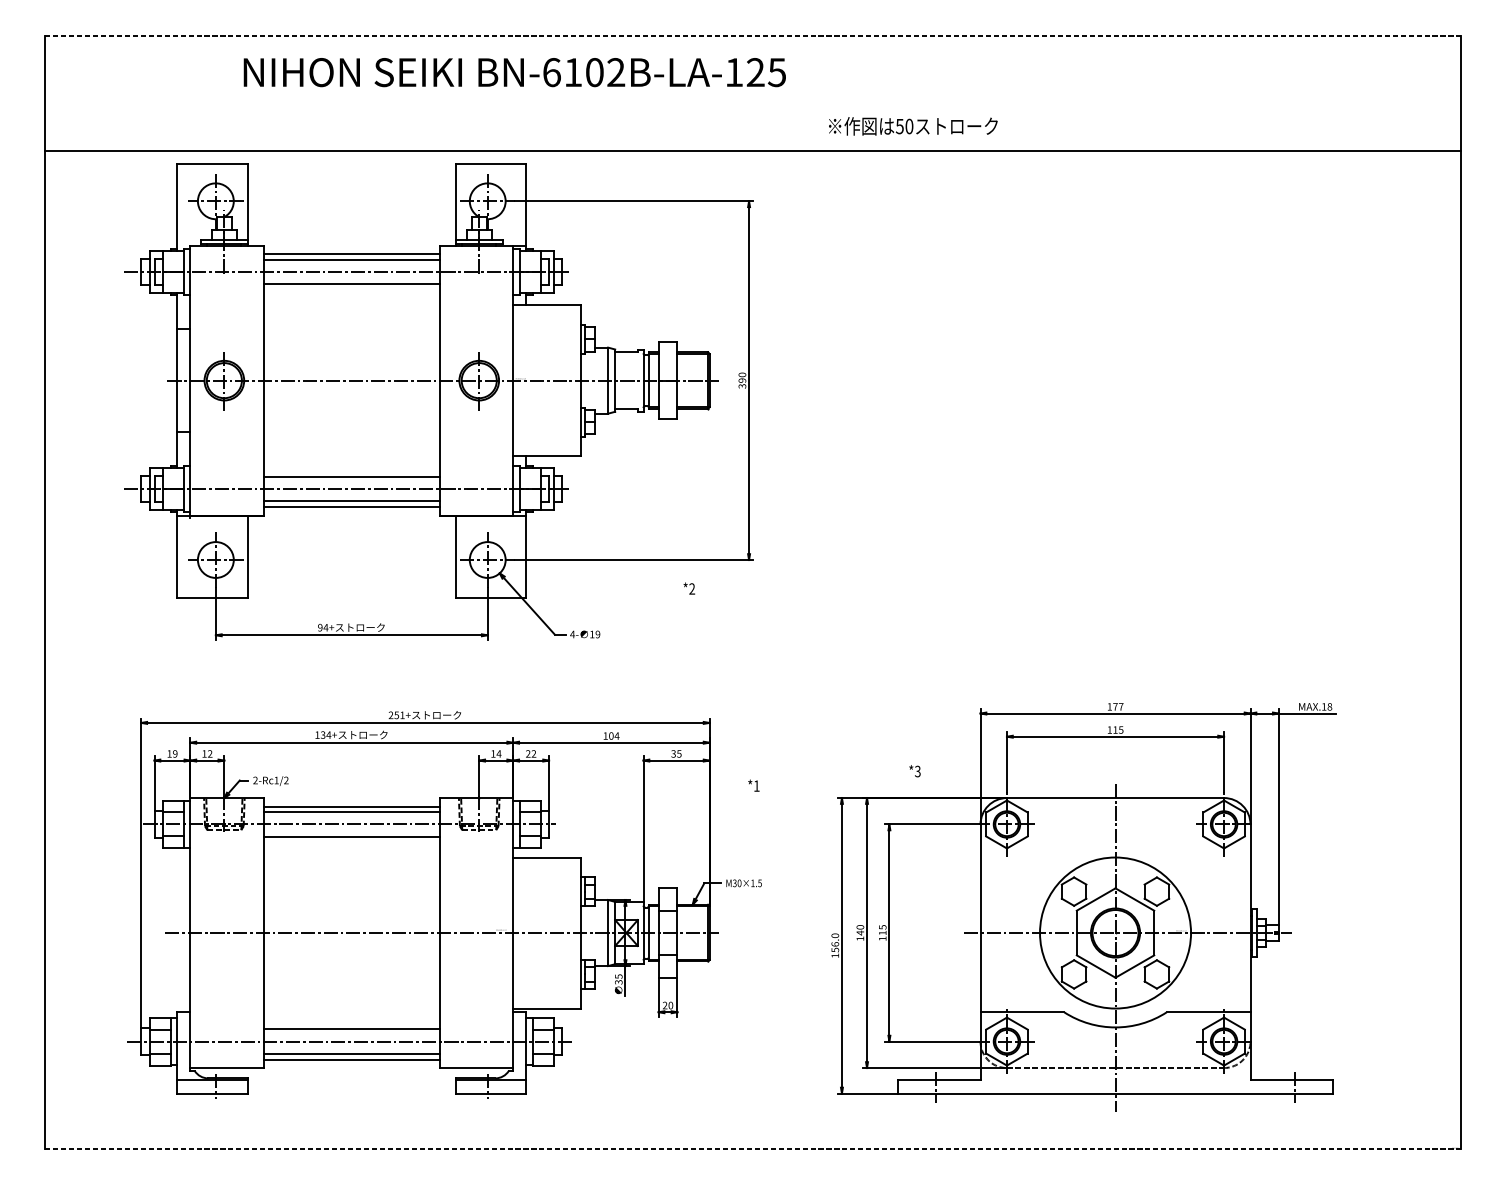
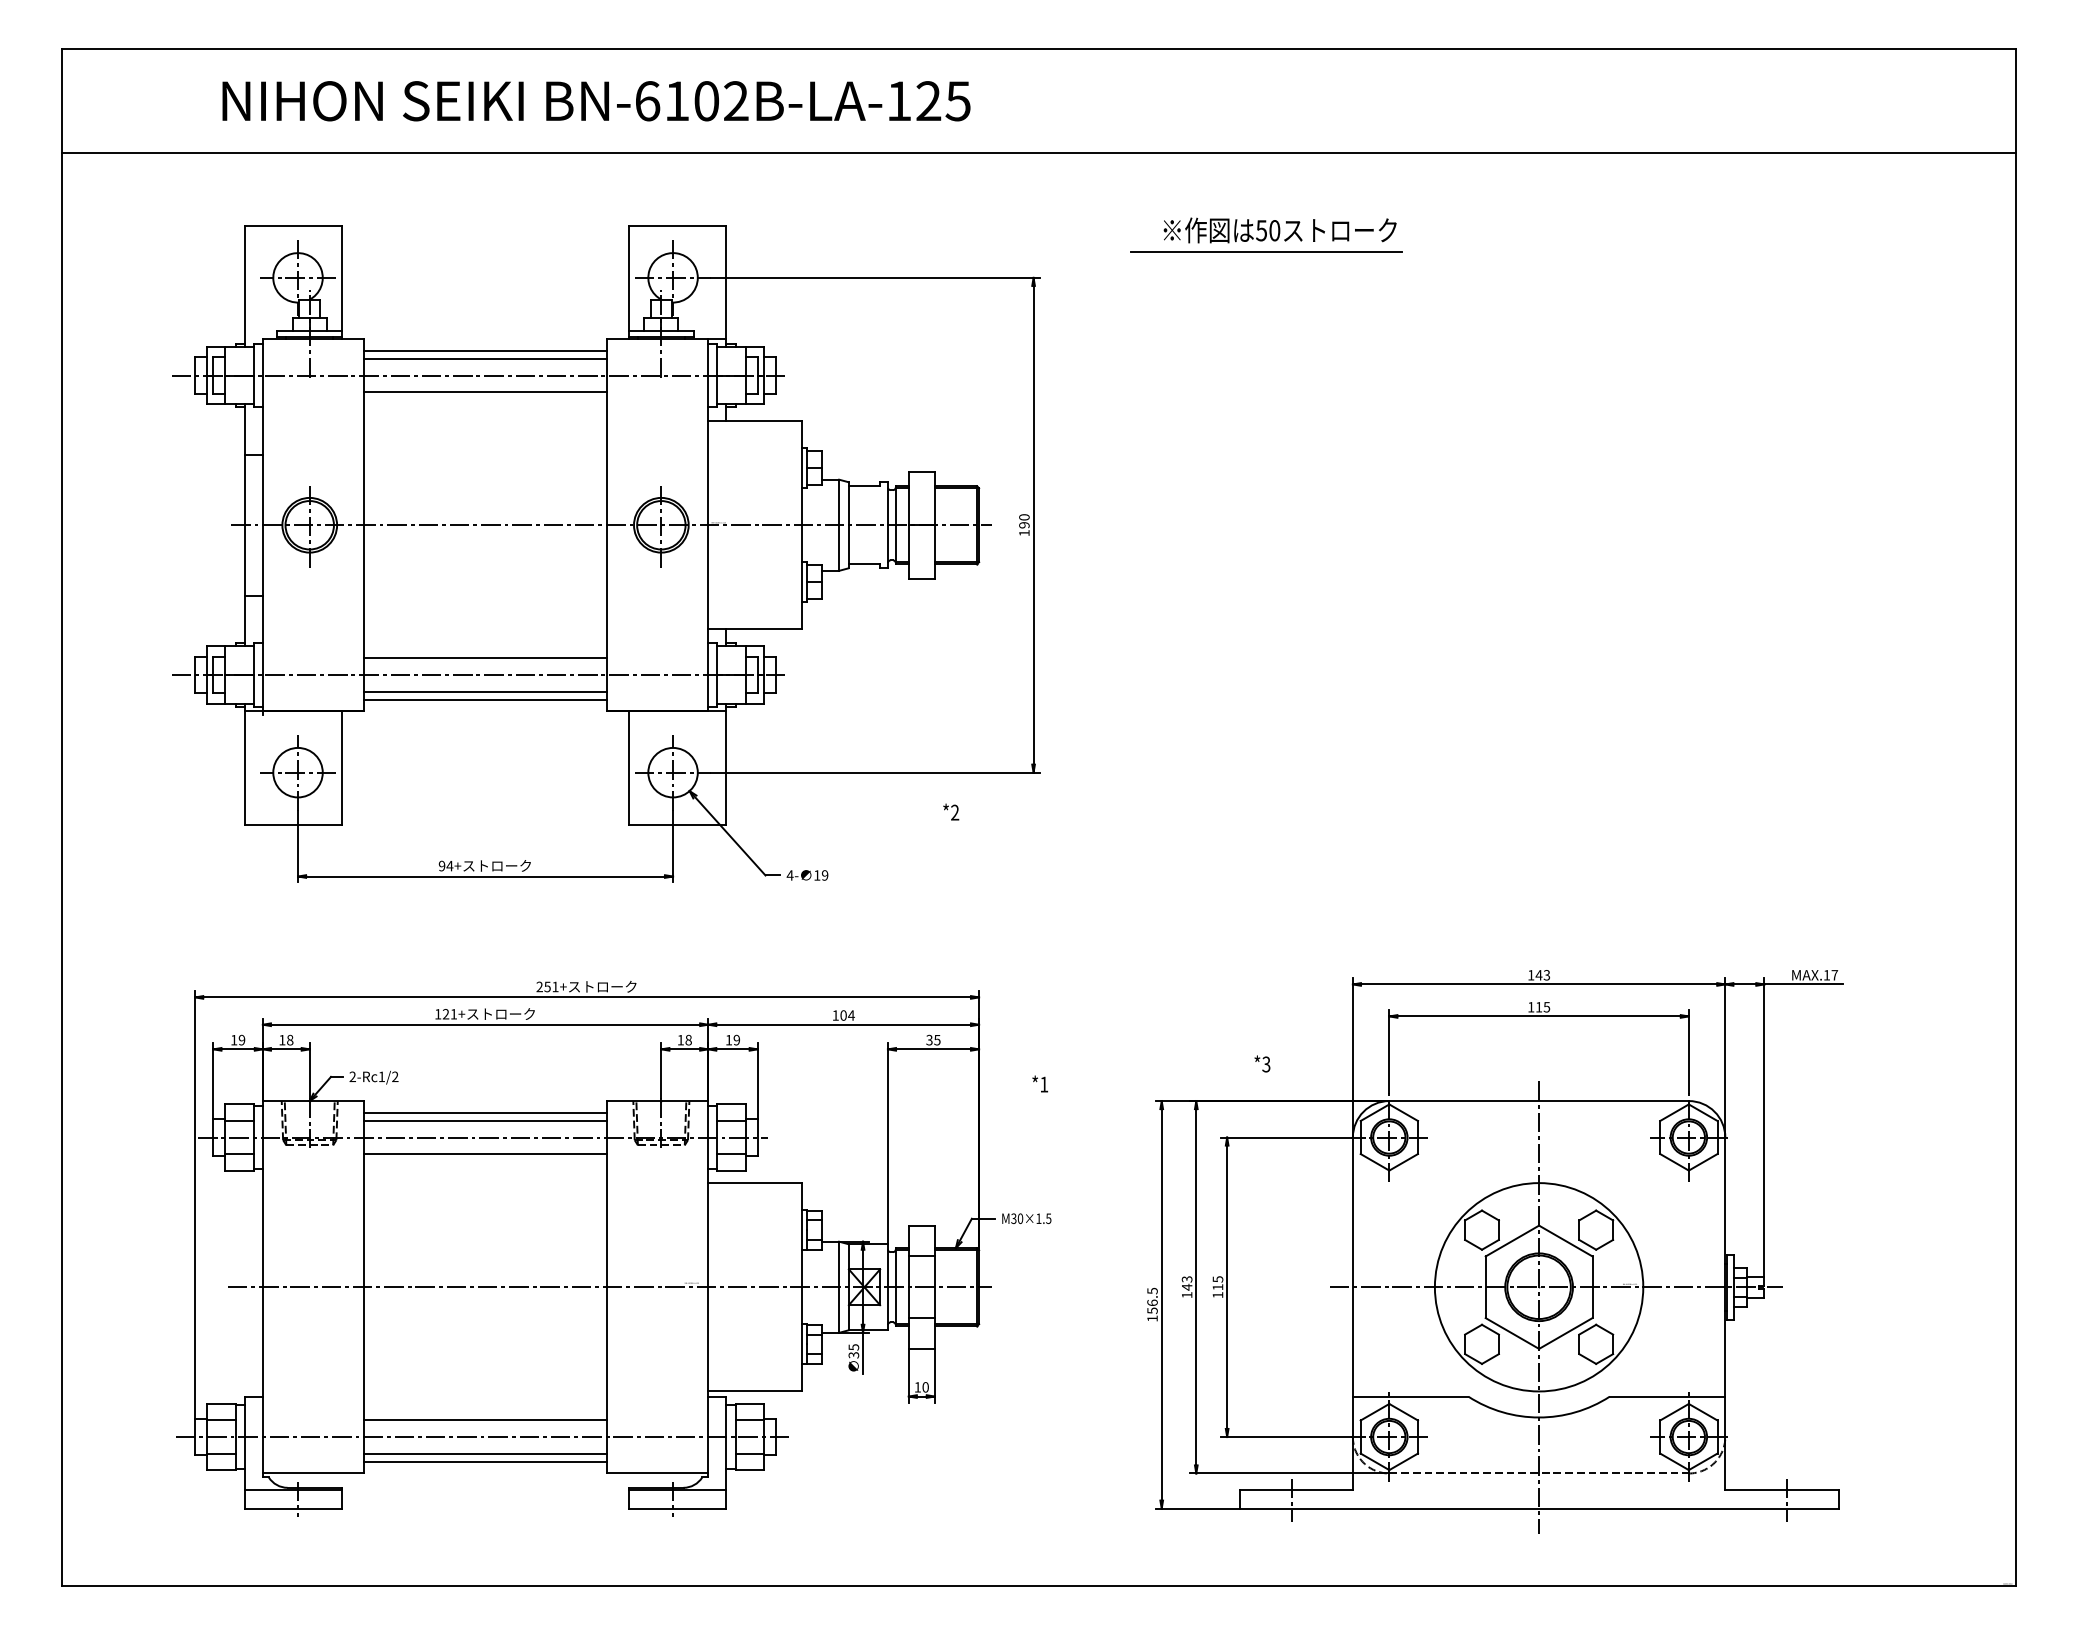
line: (753, 35) -> (1039, 49), dashed -> solid
text: (514, 72) -> (596, 101), moved
text: (912, 126) -> (1279, 230), moved
line: (752, 151) -> (1038, 153), moved
line: (917, 182) -> (1266, 251), added
text: (742, 386) -> (1024, 533), 390 -> 190
text: (1117, 707) -> (1542, 975), 177 -> 143
text: (1329, 707) -> (1834, 975), MAX.18 -> MAX.17
text: (325, 735) -> (449, 1014), 134+ -> 121+
text: (210, 753) -> (290, 1039), 12 -> 18
text: (498, 753) -> (688, 1039), 14 -> 18
text: (530, 753) -> (732, 1039), 22 -> 19
text: (860, 927) -> (1187, 1279), 140 -> 143
text: (835, 935) -> (1152, 1290), 156.0 -> 156.5
text: (664, 1005) -> (917, 1387), 20 -> 10
line: (753, 1149) -> (1039, 1585), dashed -> solid

